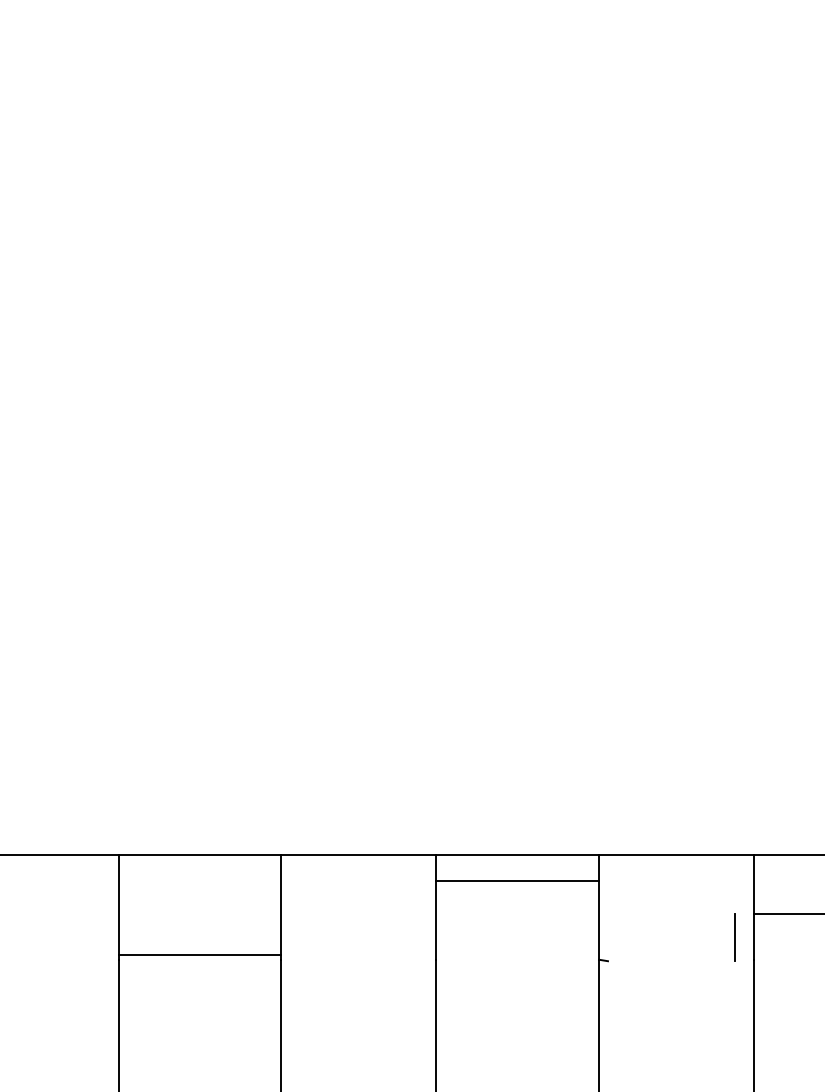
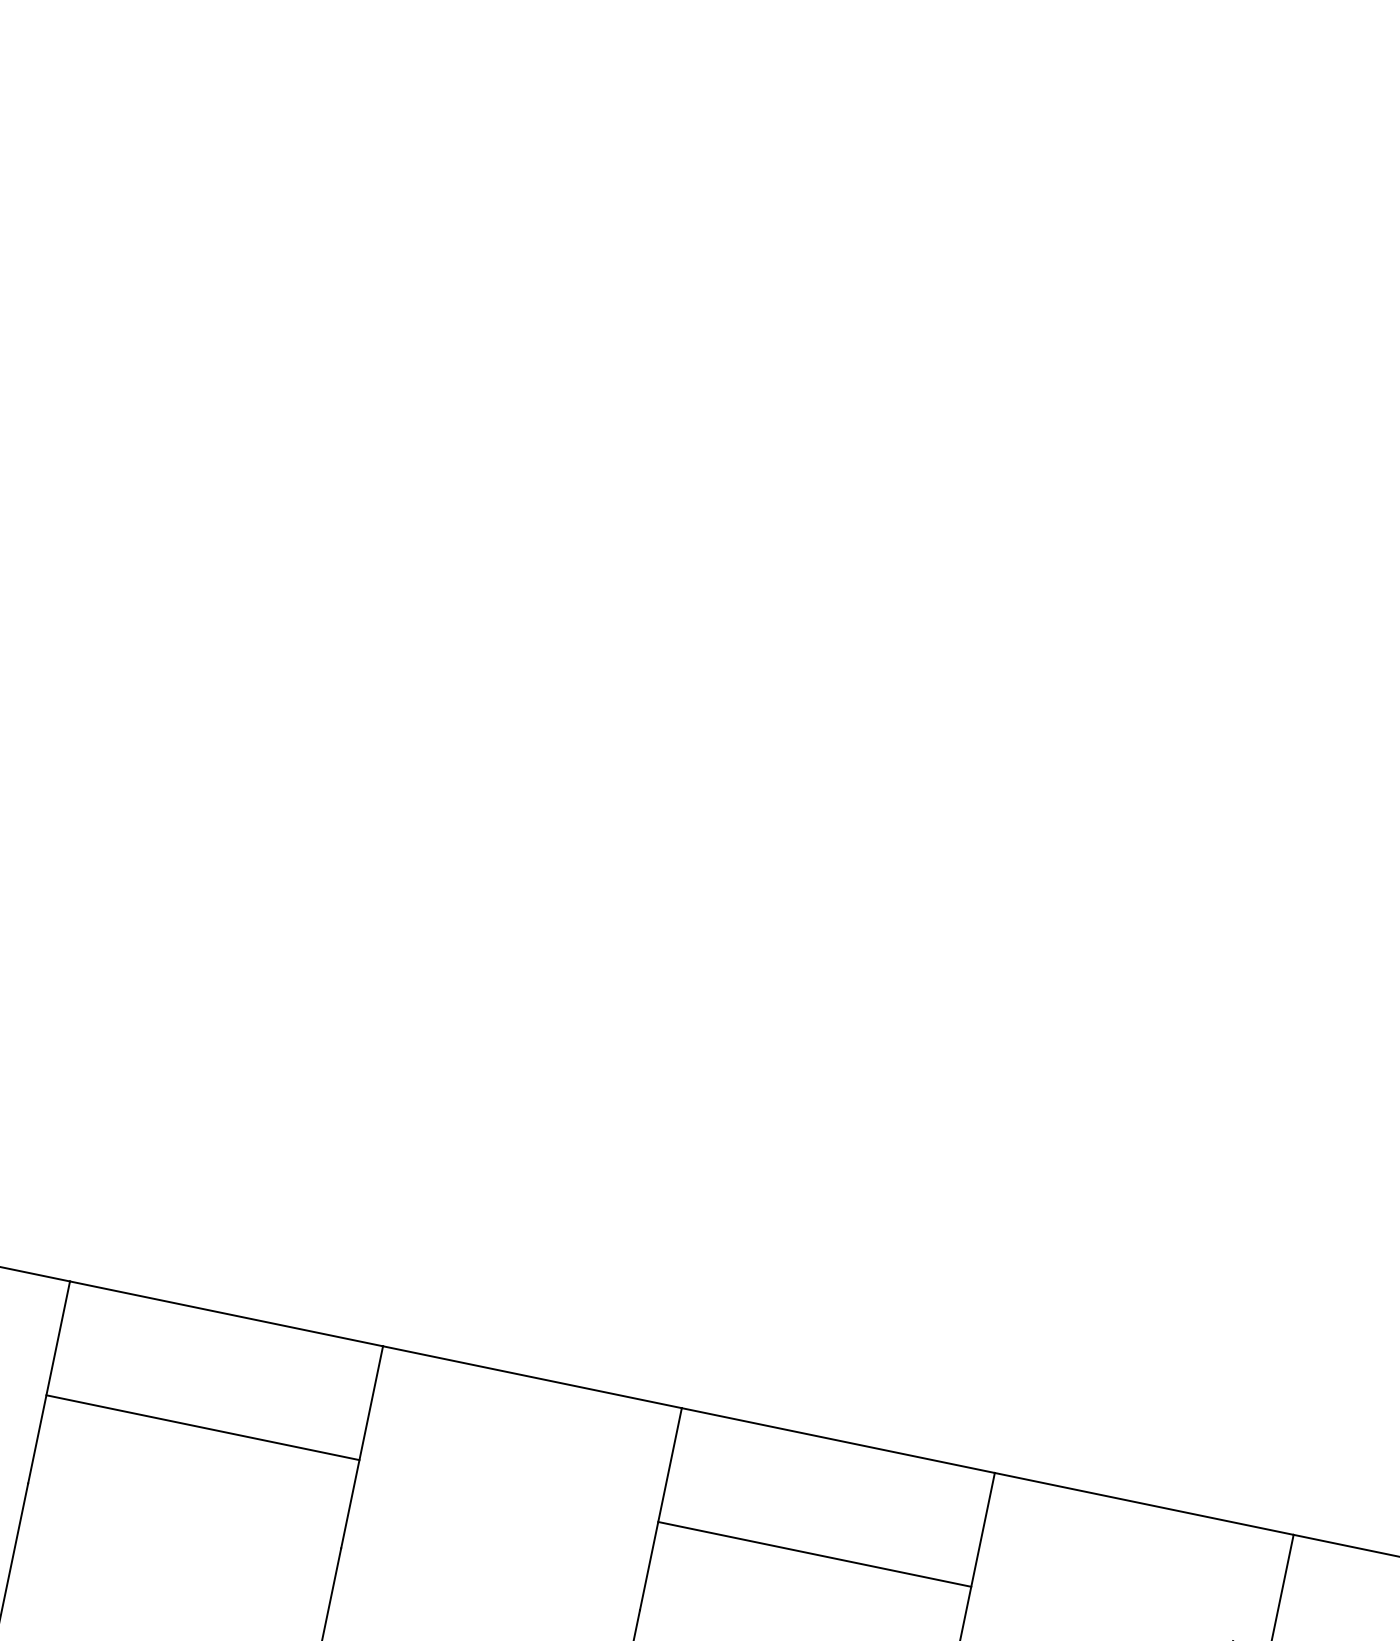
line: (517, 880) -> (814, 1553), moved
line: (199, 954) -> (202, 1426), moved

